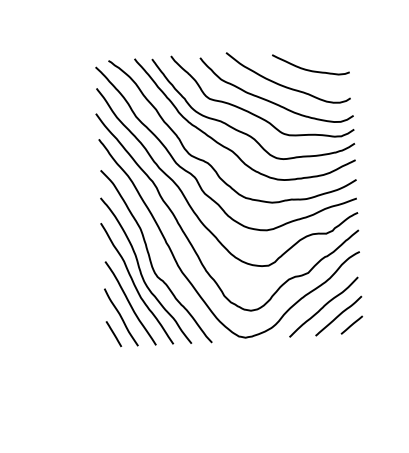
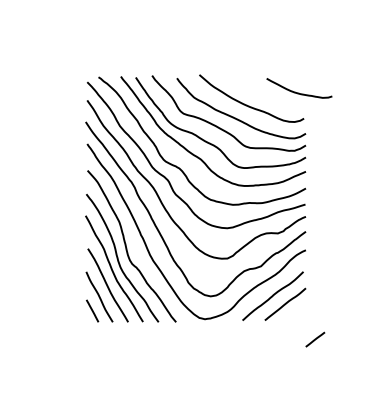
curve: (311, 69) -> (299, 92), moved
line: (352, 324) -> (315, 339), moved

